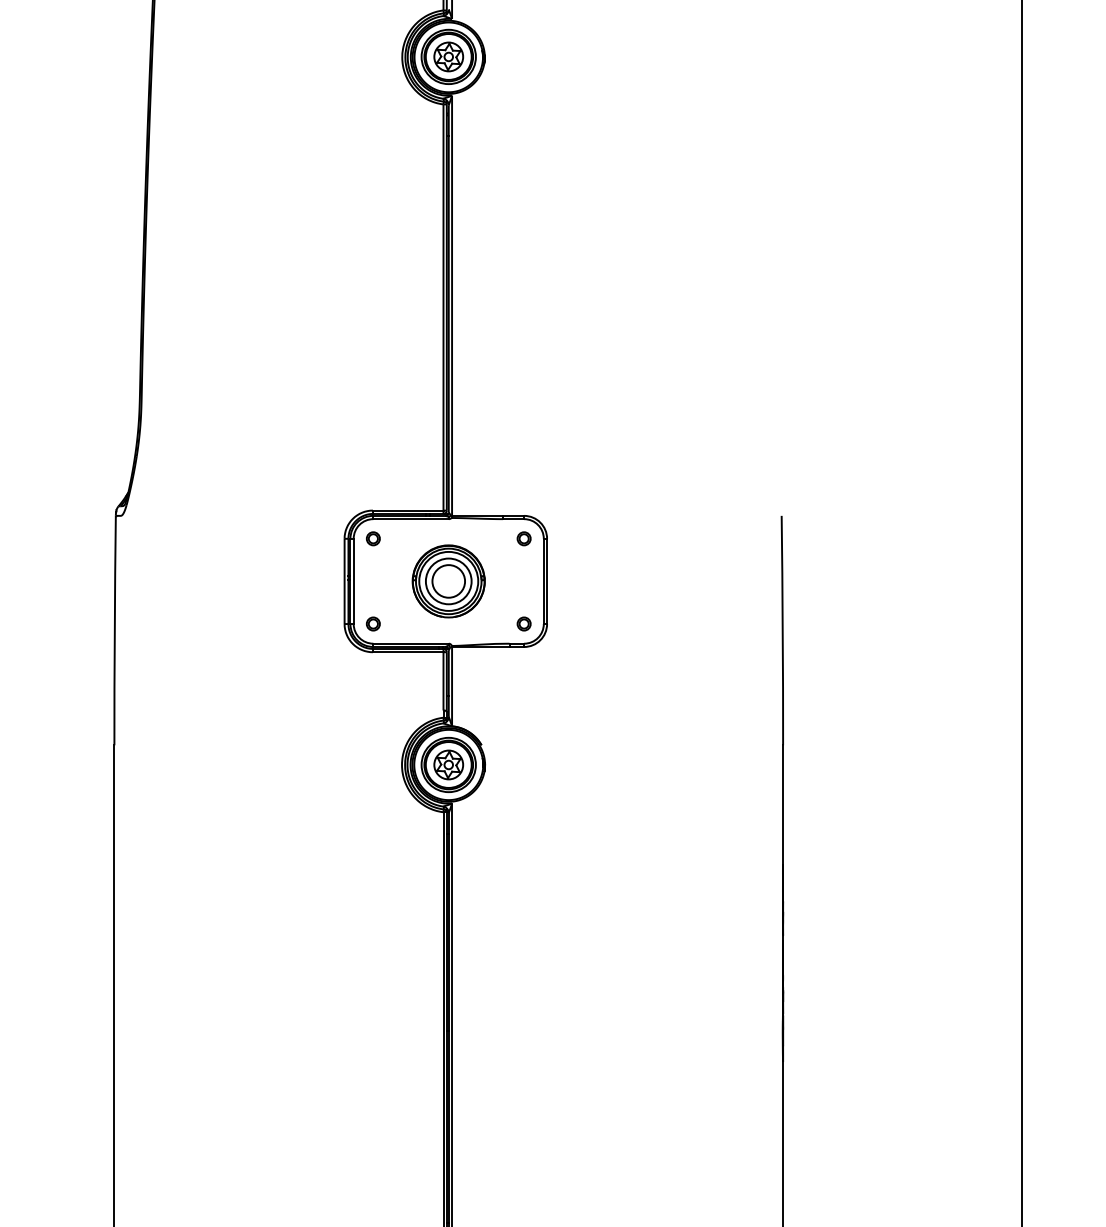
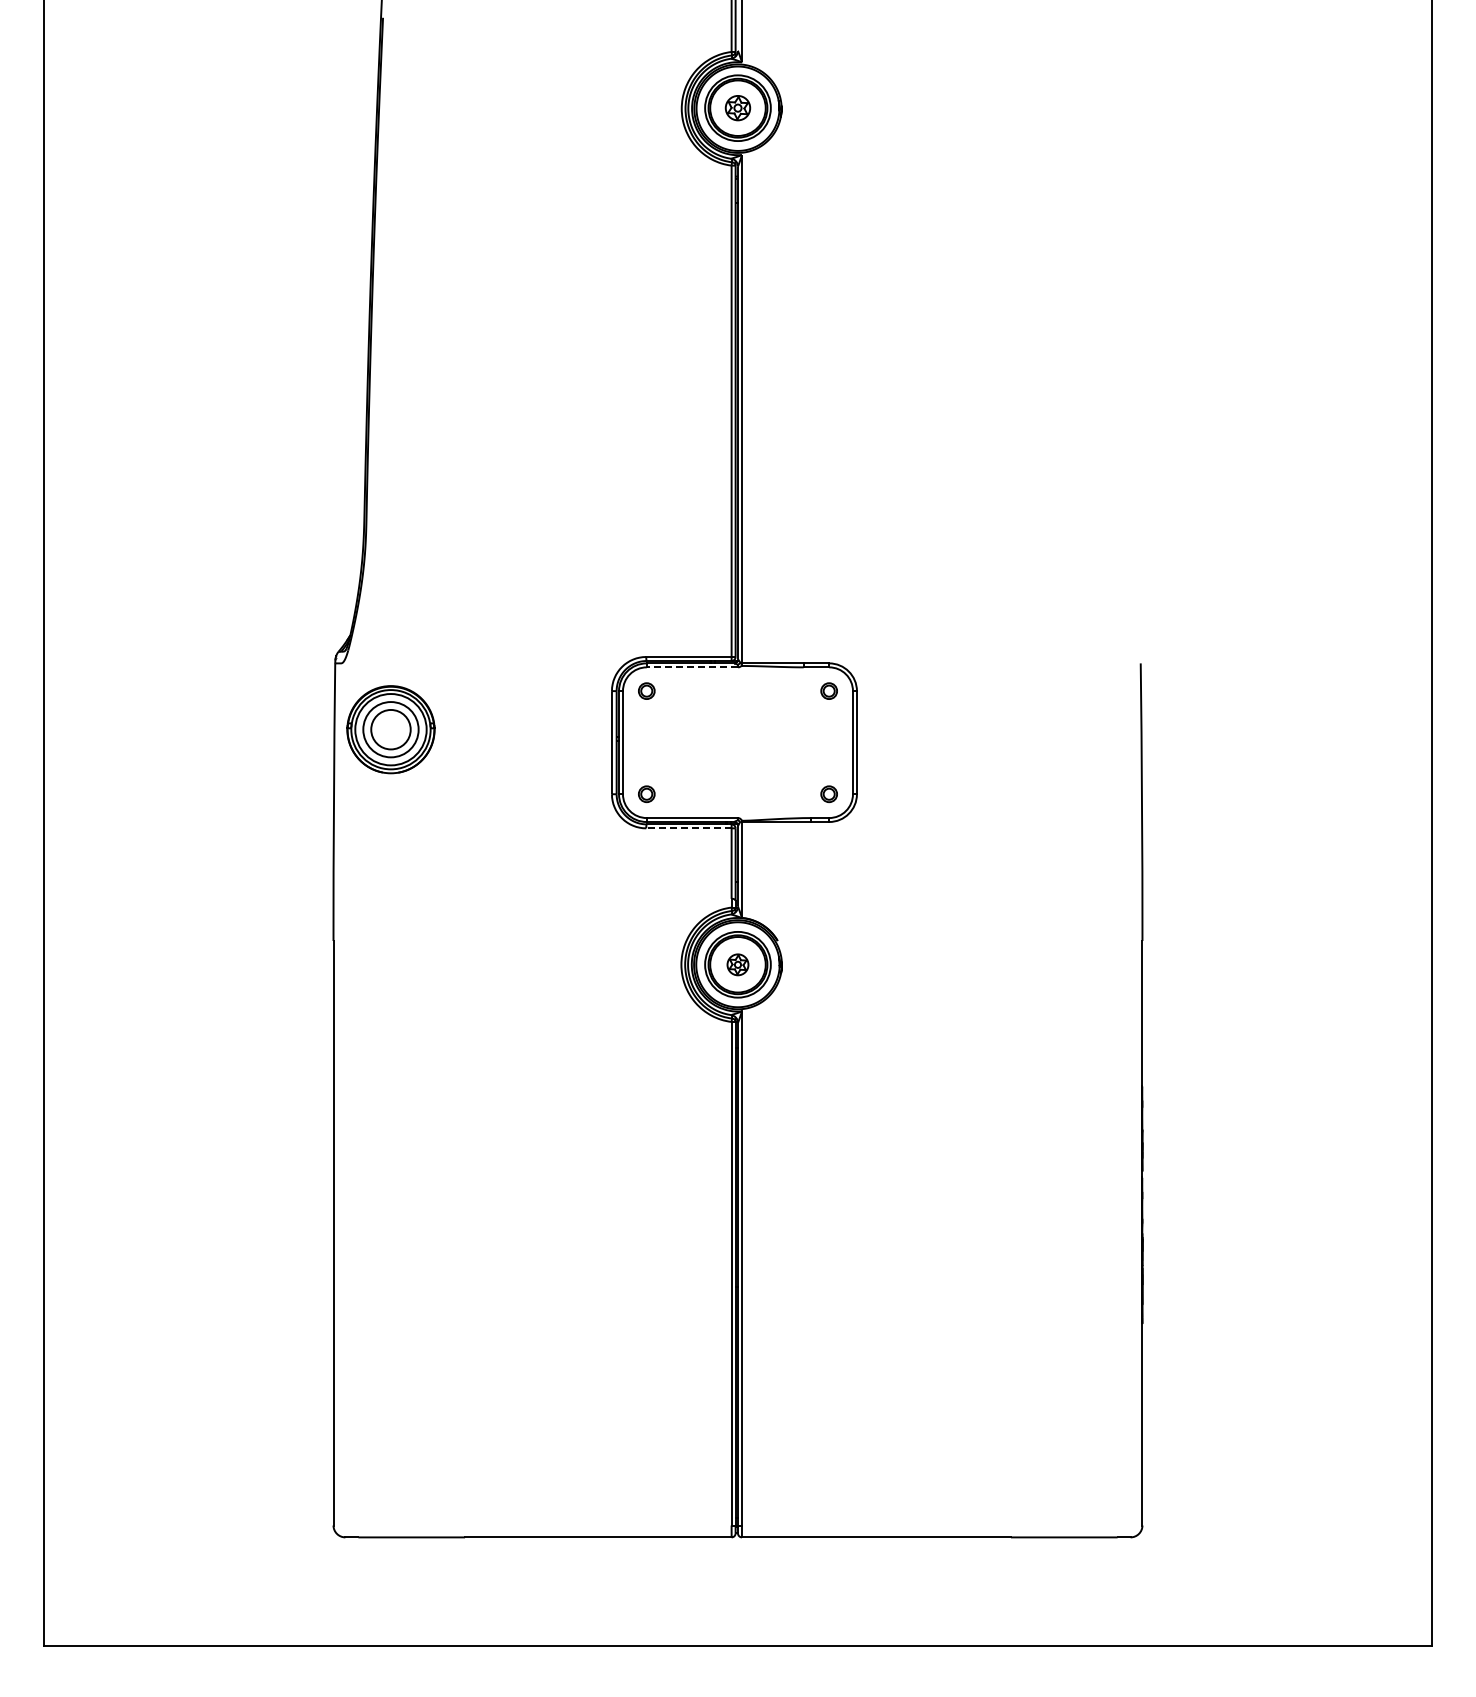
part: (448, 56) -> (737, 107), size x0.7
line: (411, 519) -> (692, 667), solid -> dashed
part: (448, 581) -> (390, 729), moved
line: (407, 652) -> (688, 828), solid -> dashed
part: (448, 764) -> (737, 964), size x0.6

